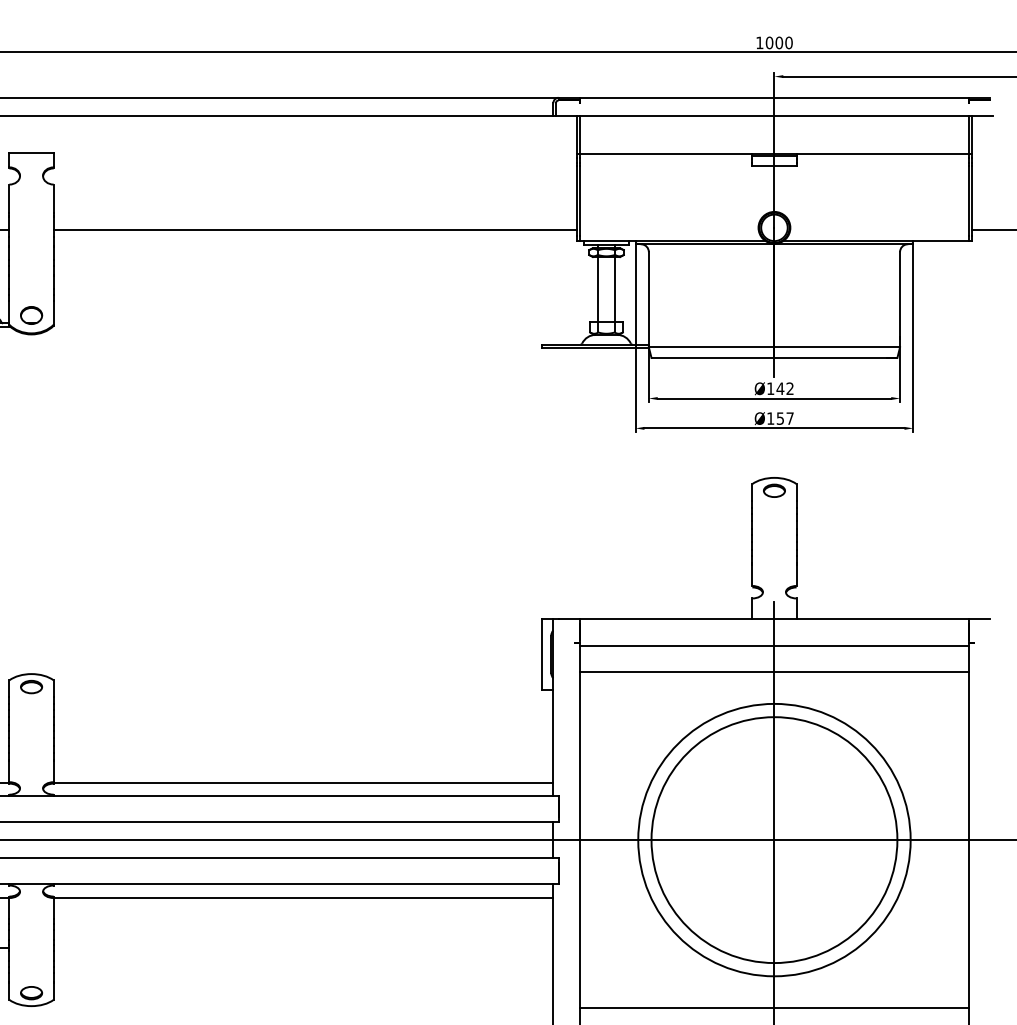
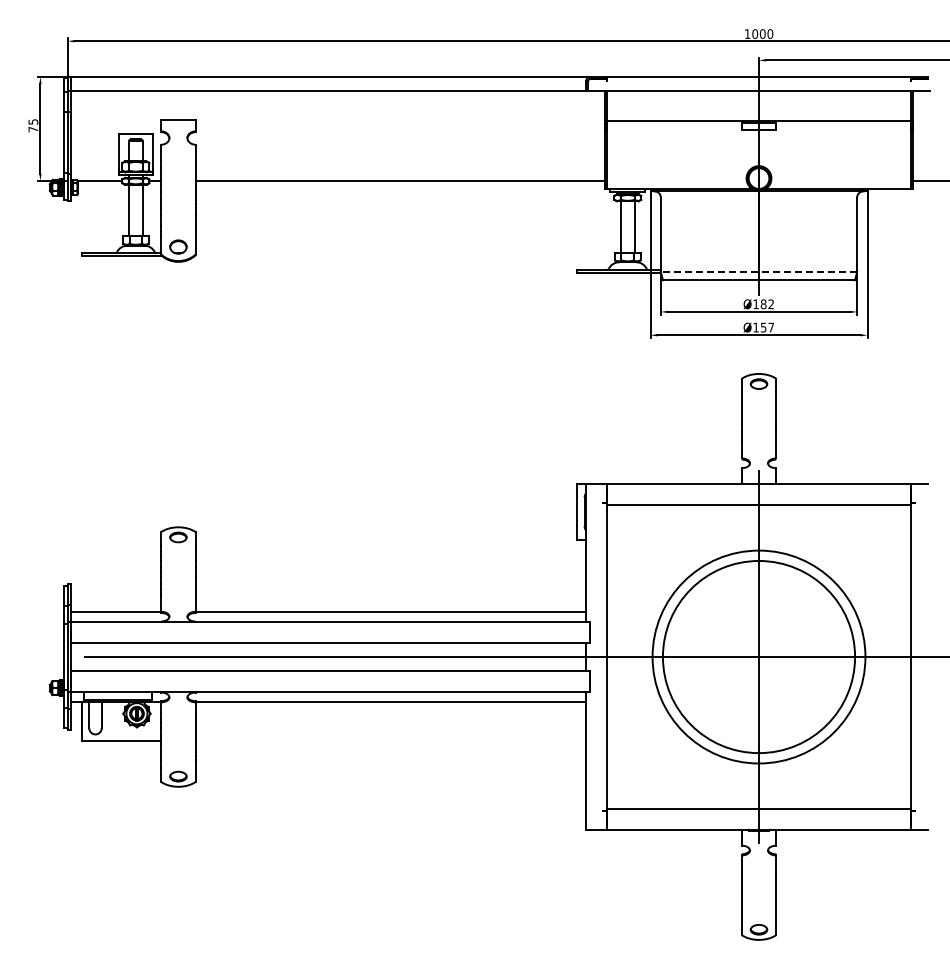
line: (773, 346) -> (758, 271), solid -> dashed
text: (780, 388) -> (763, 304), Ø142 -> Ø182
line: (773, 671) -> (758, 525), removed
line: (773, 1008) -> (758, 788), removed

